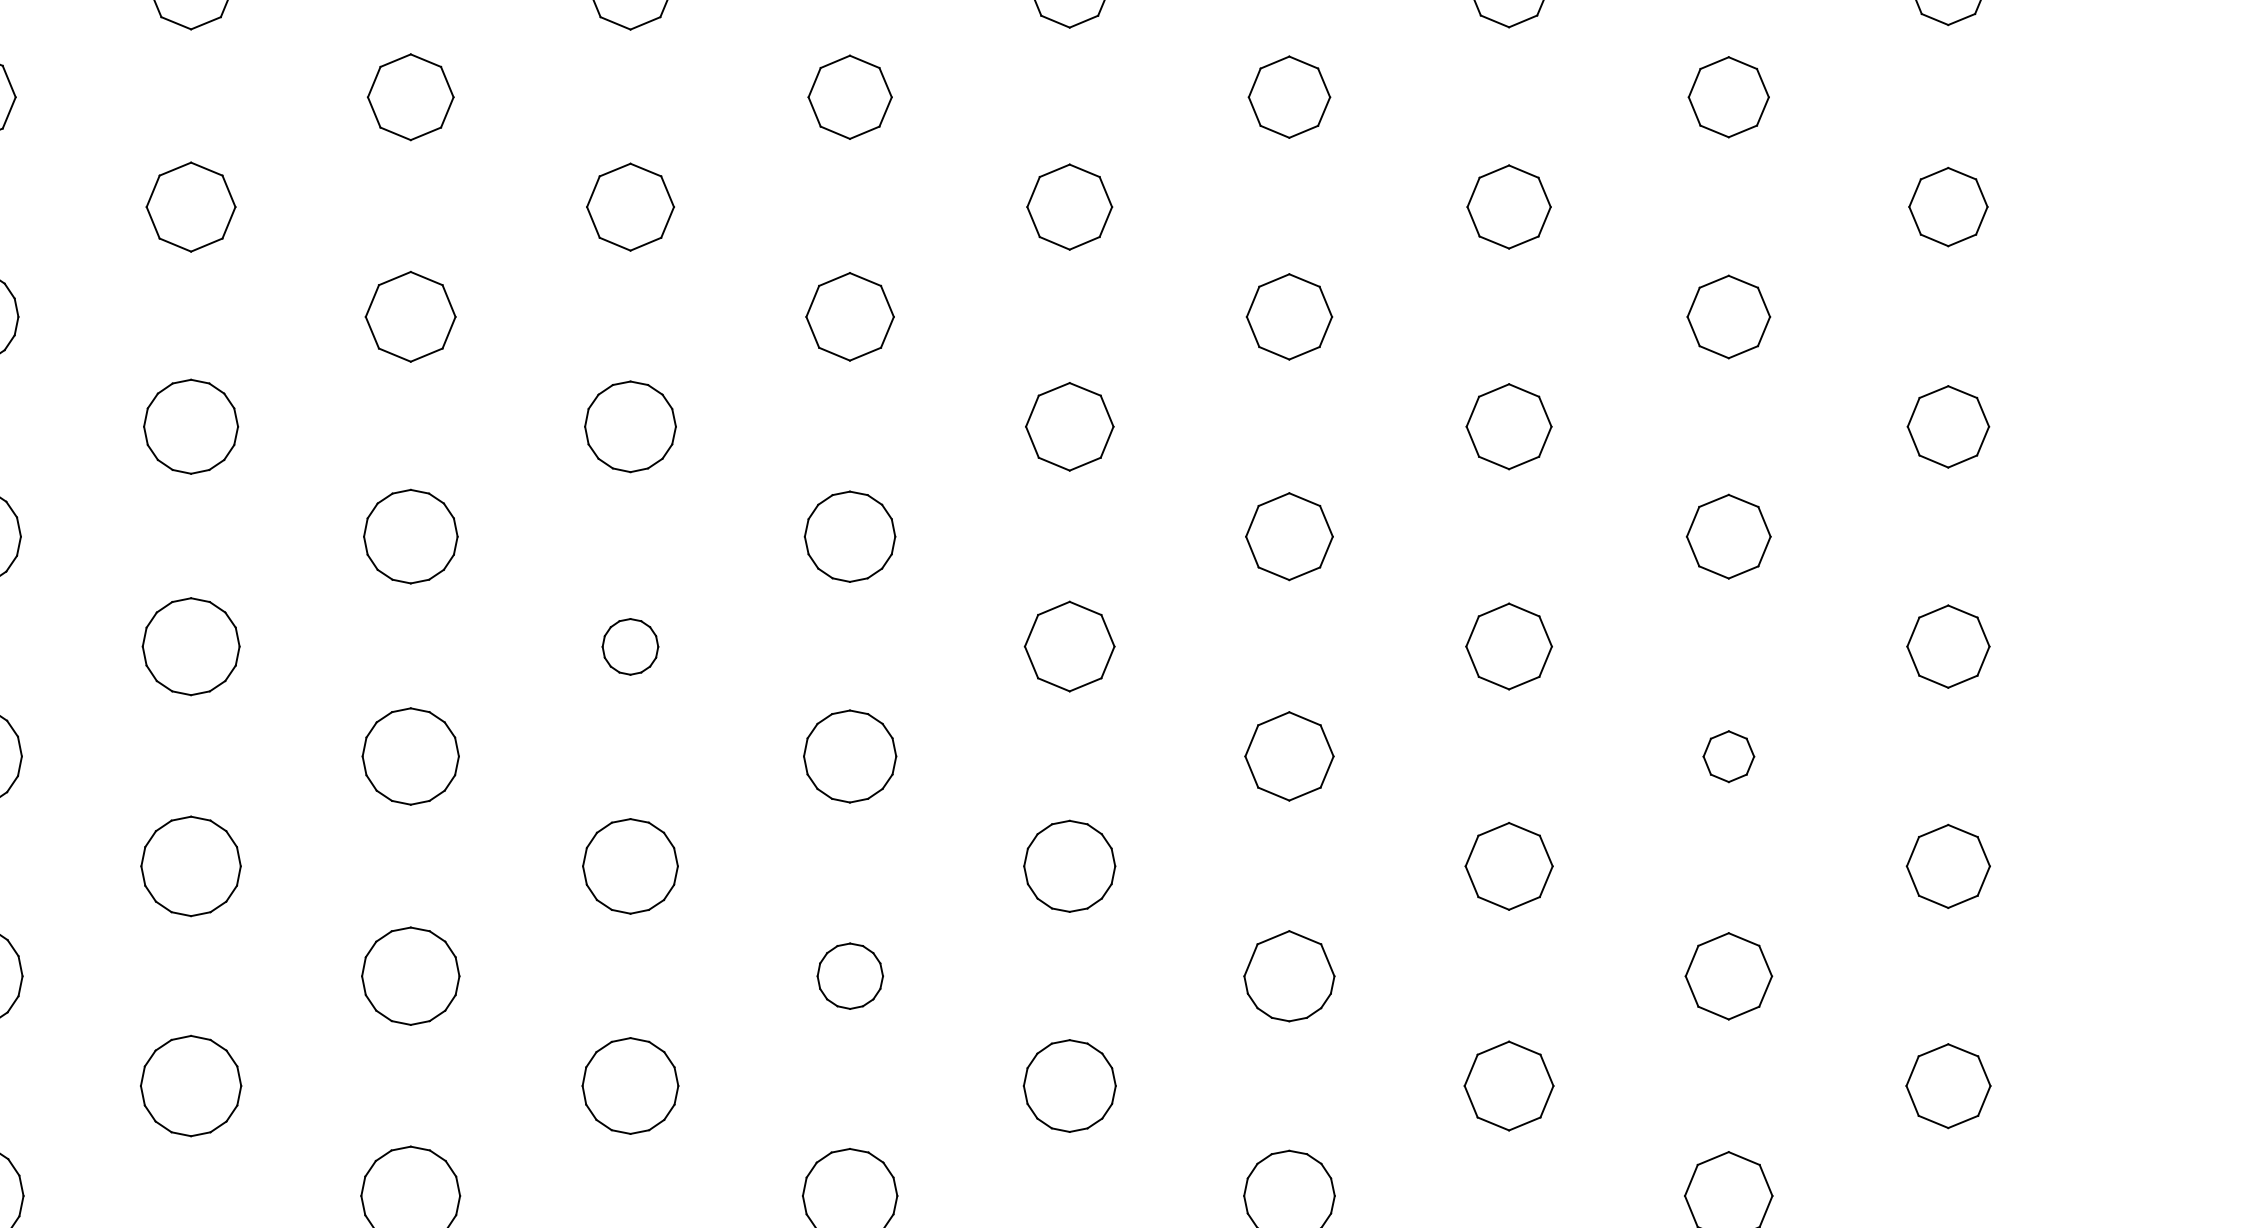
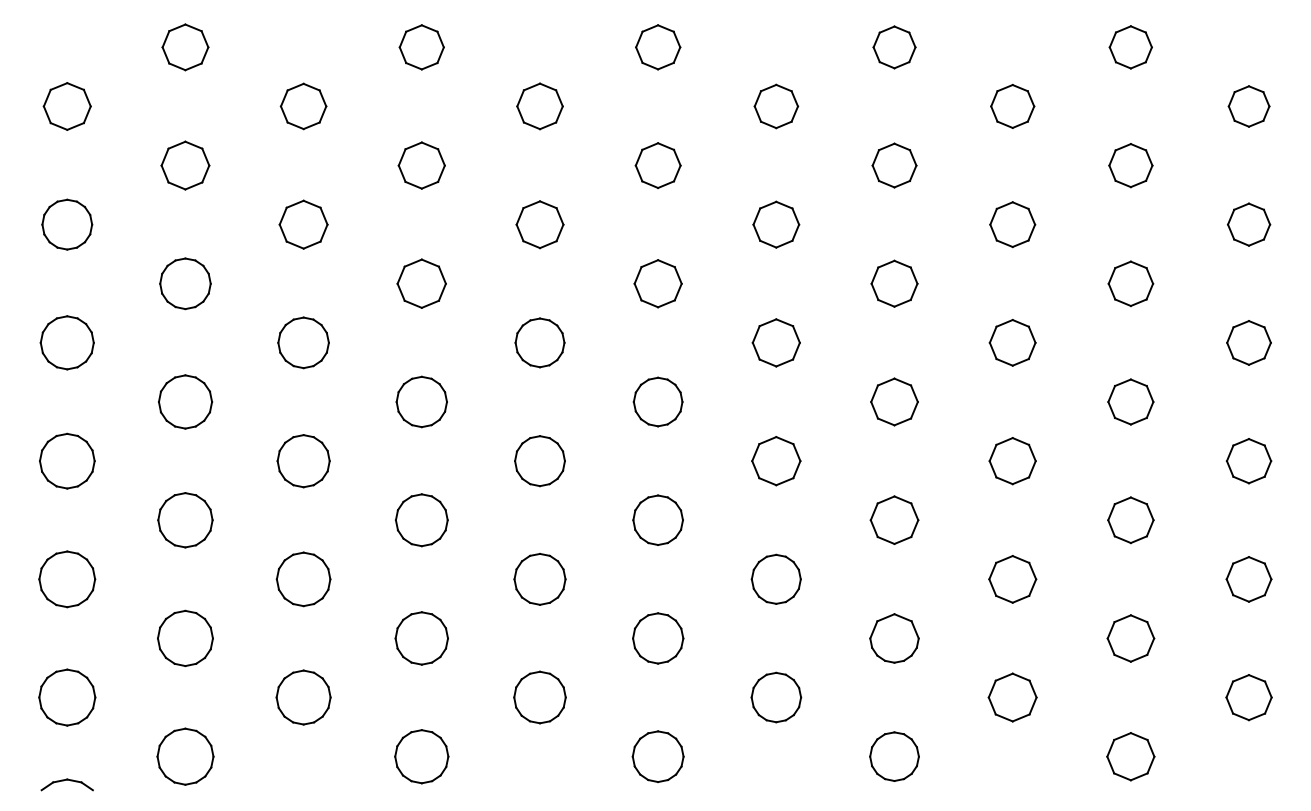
part: (629, 647) -> (539, 461), size x1.67
part: (1728, 756) -> (1130, 520), size x1.67
part: (850, 976) -> (658, 638), size x1.43

